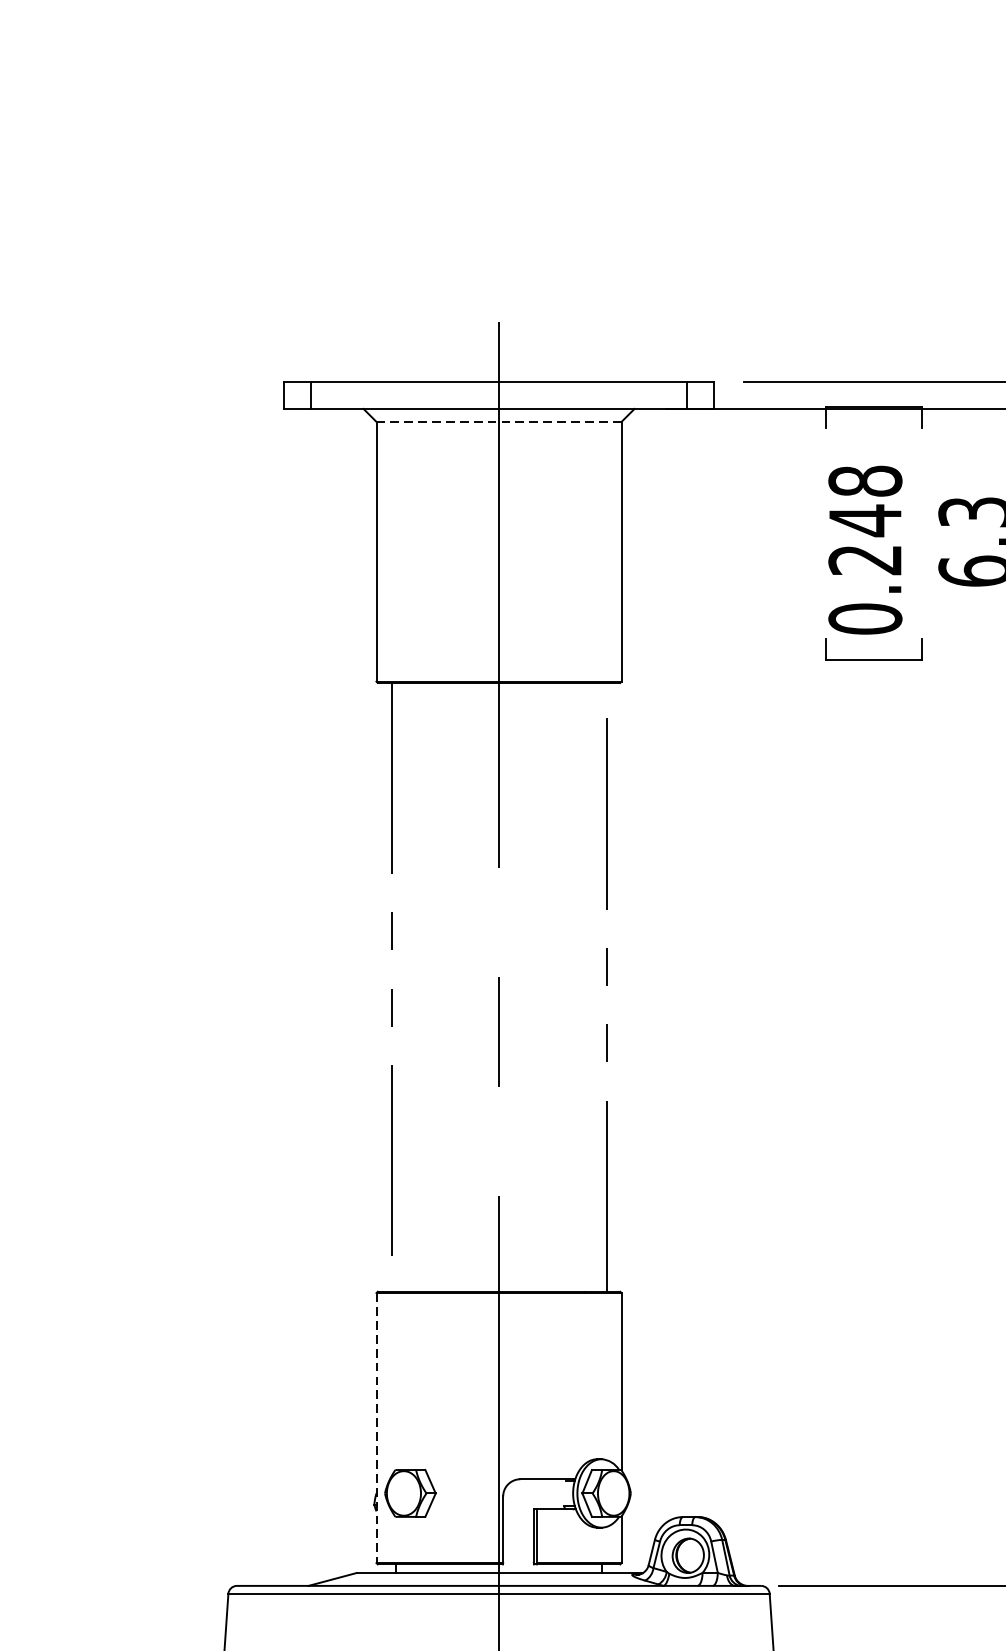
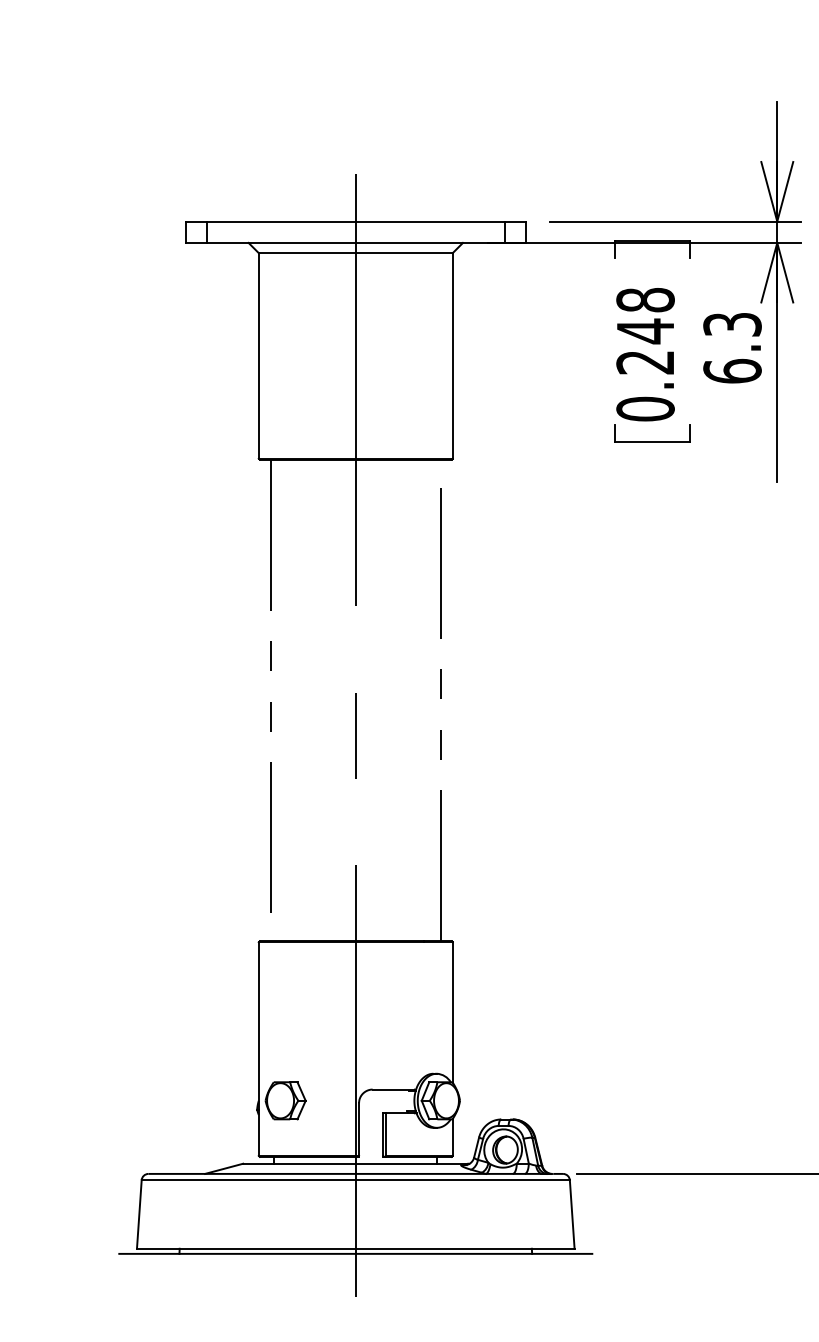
line: (498, 422) -> (355, 253), dashed -> solid
line: (376, 1428) -> (258, 1049), dashed -> solid

